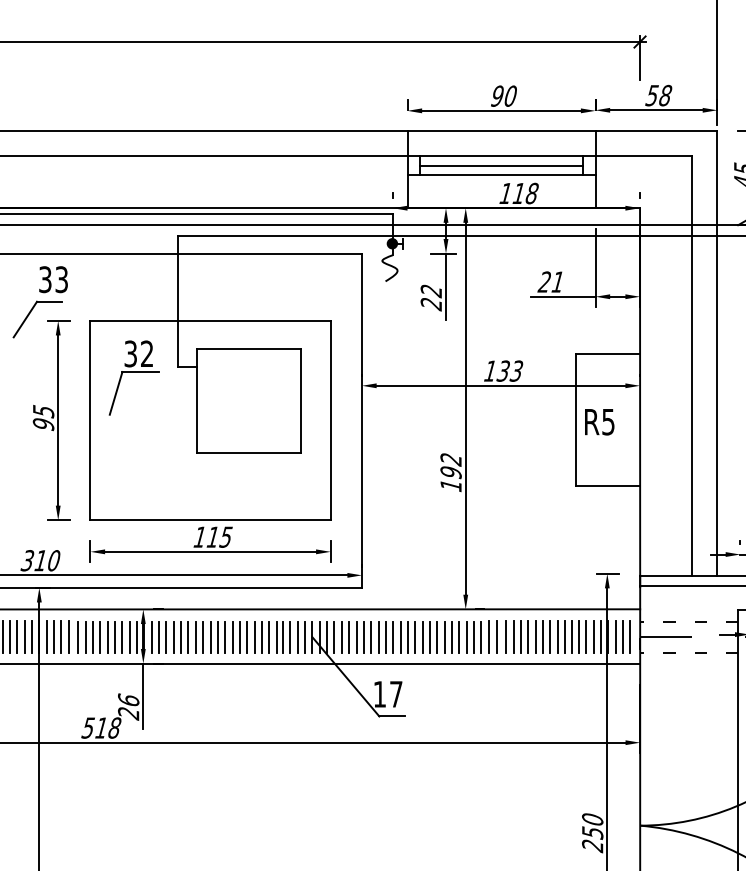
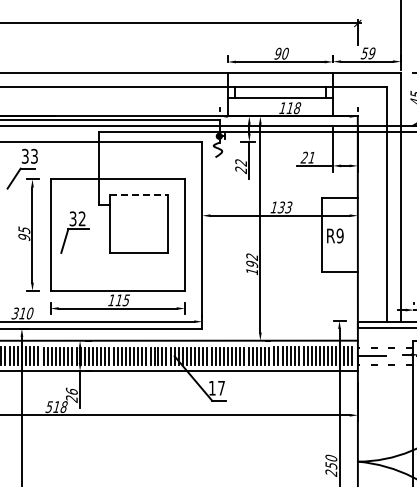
text: (664, 95) -> (371, 53), 58 -> 59
line: (501, 165) -> (280, 92), removed
line: (249, 347) -> (139, 194), solid -> dashed
part: (133, 378) -> (74, 232), moved
text: (607, 421) -> (339, 235), R5 -> R9

